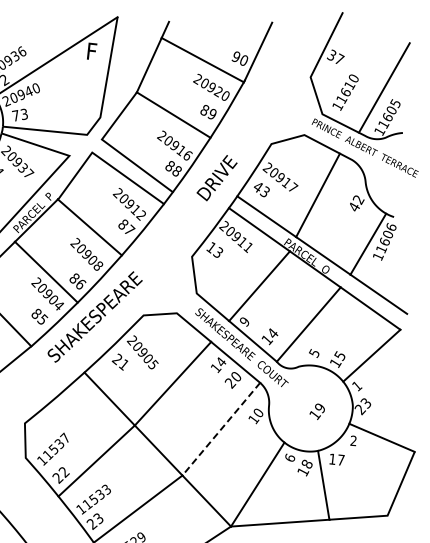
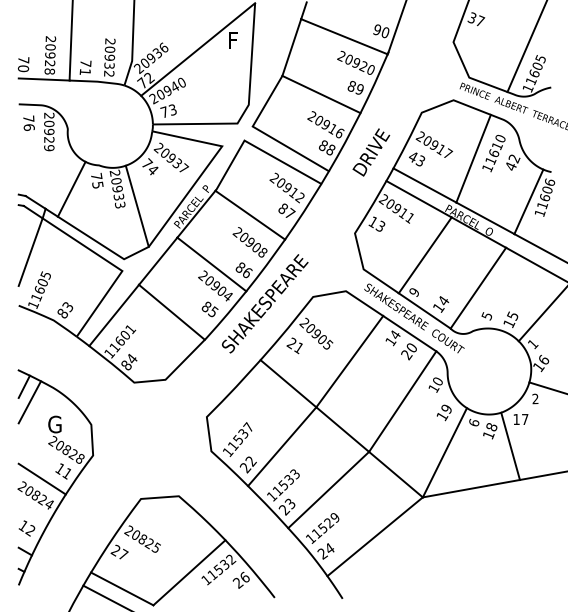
text: (345, 92) -> (493, 153), moved
text: (363, 406) -> (541, 363), 23 -> 16
text: (316, 411) -> (443, 412), moved
line: (221, 430) -> (402, 402), dashed -> solid

